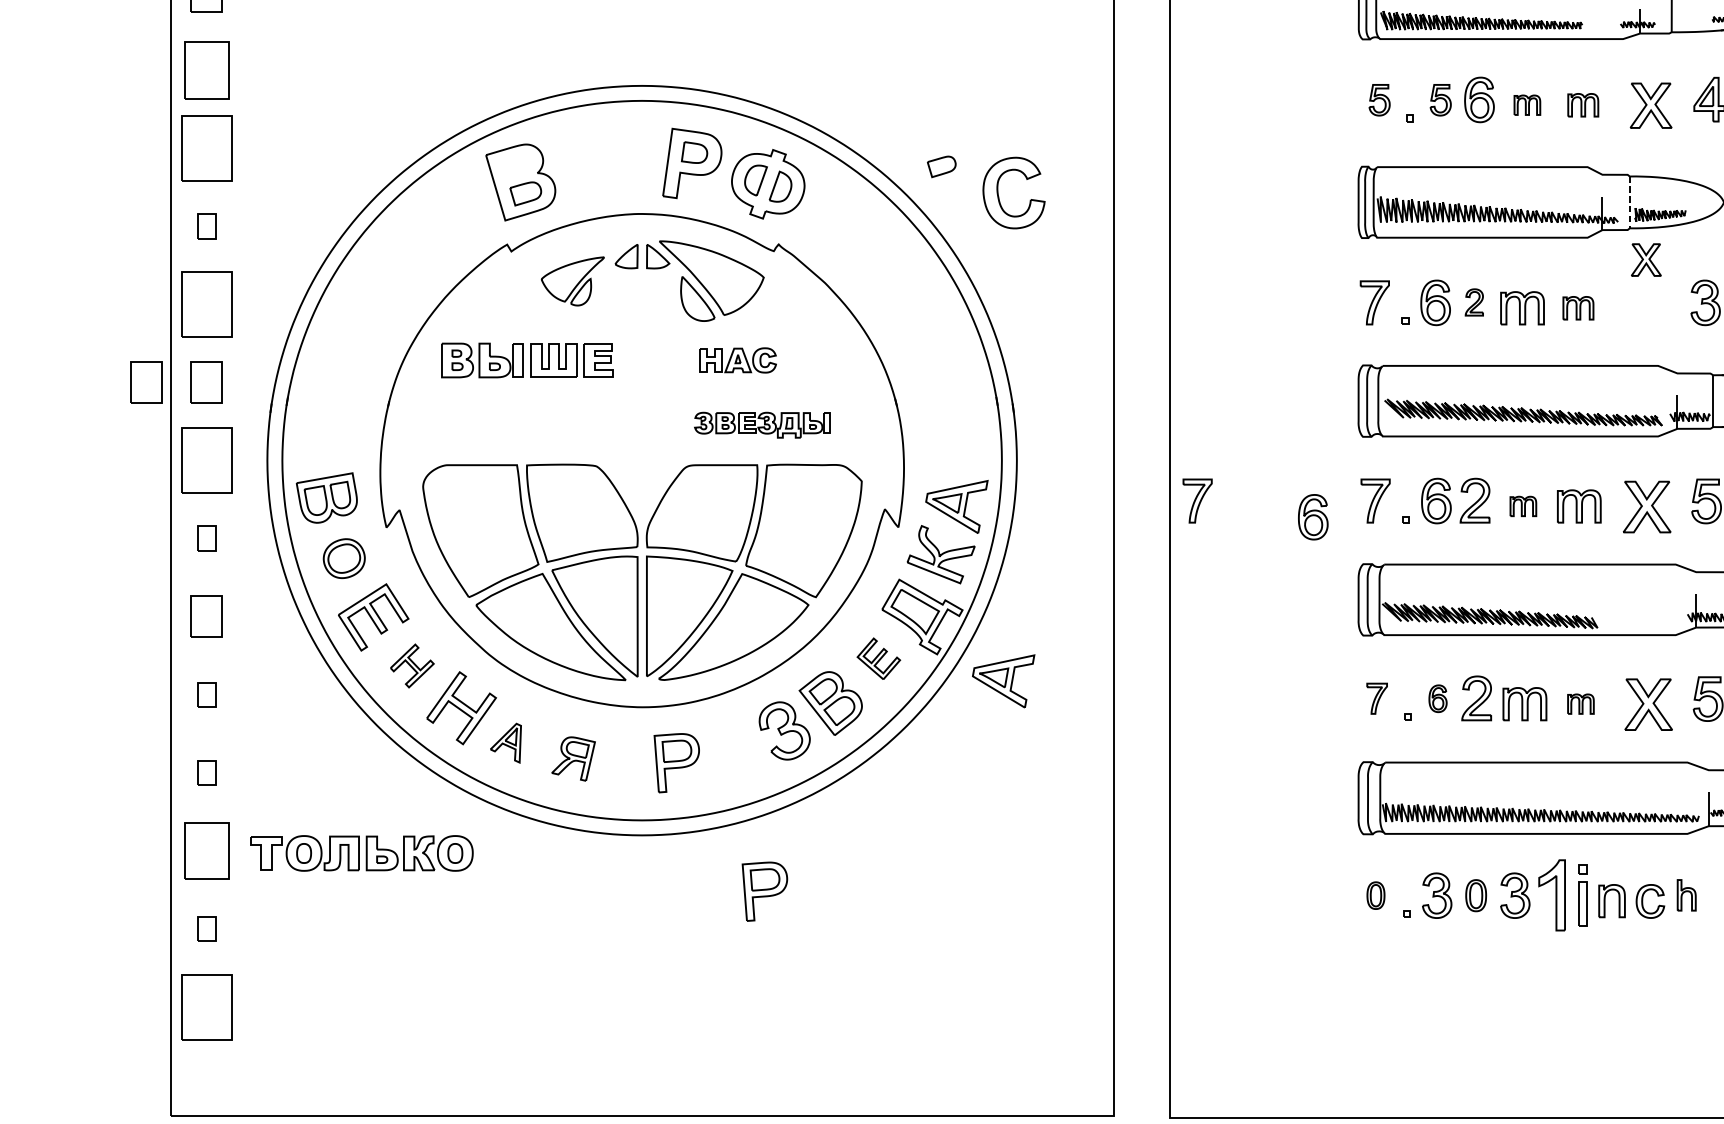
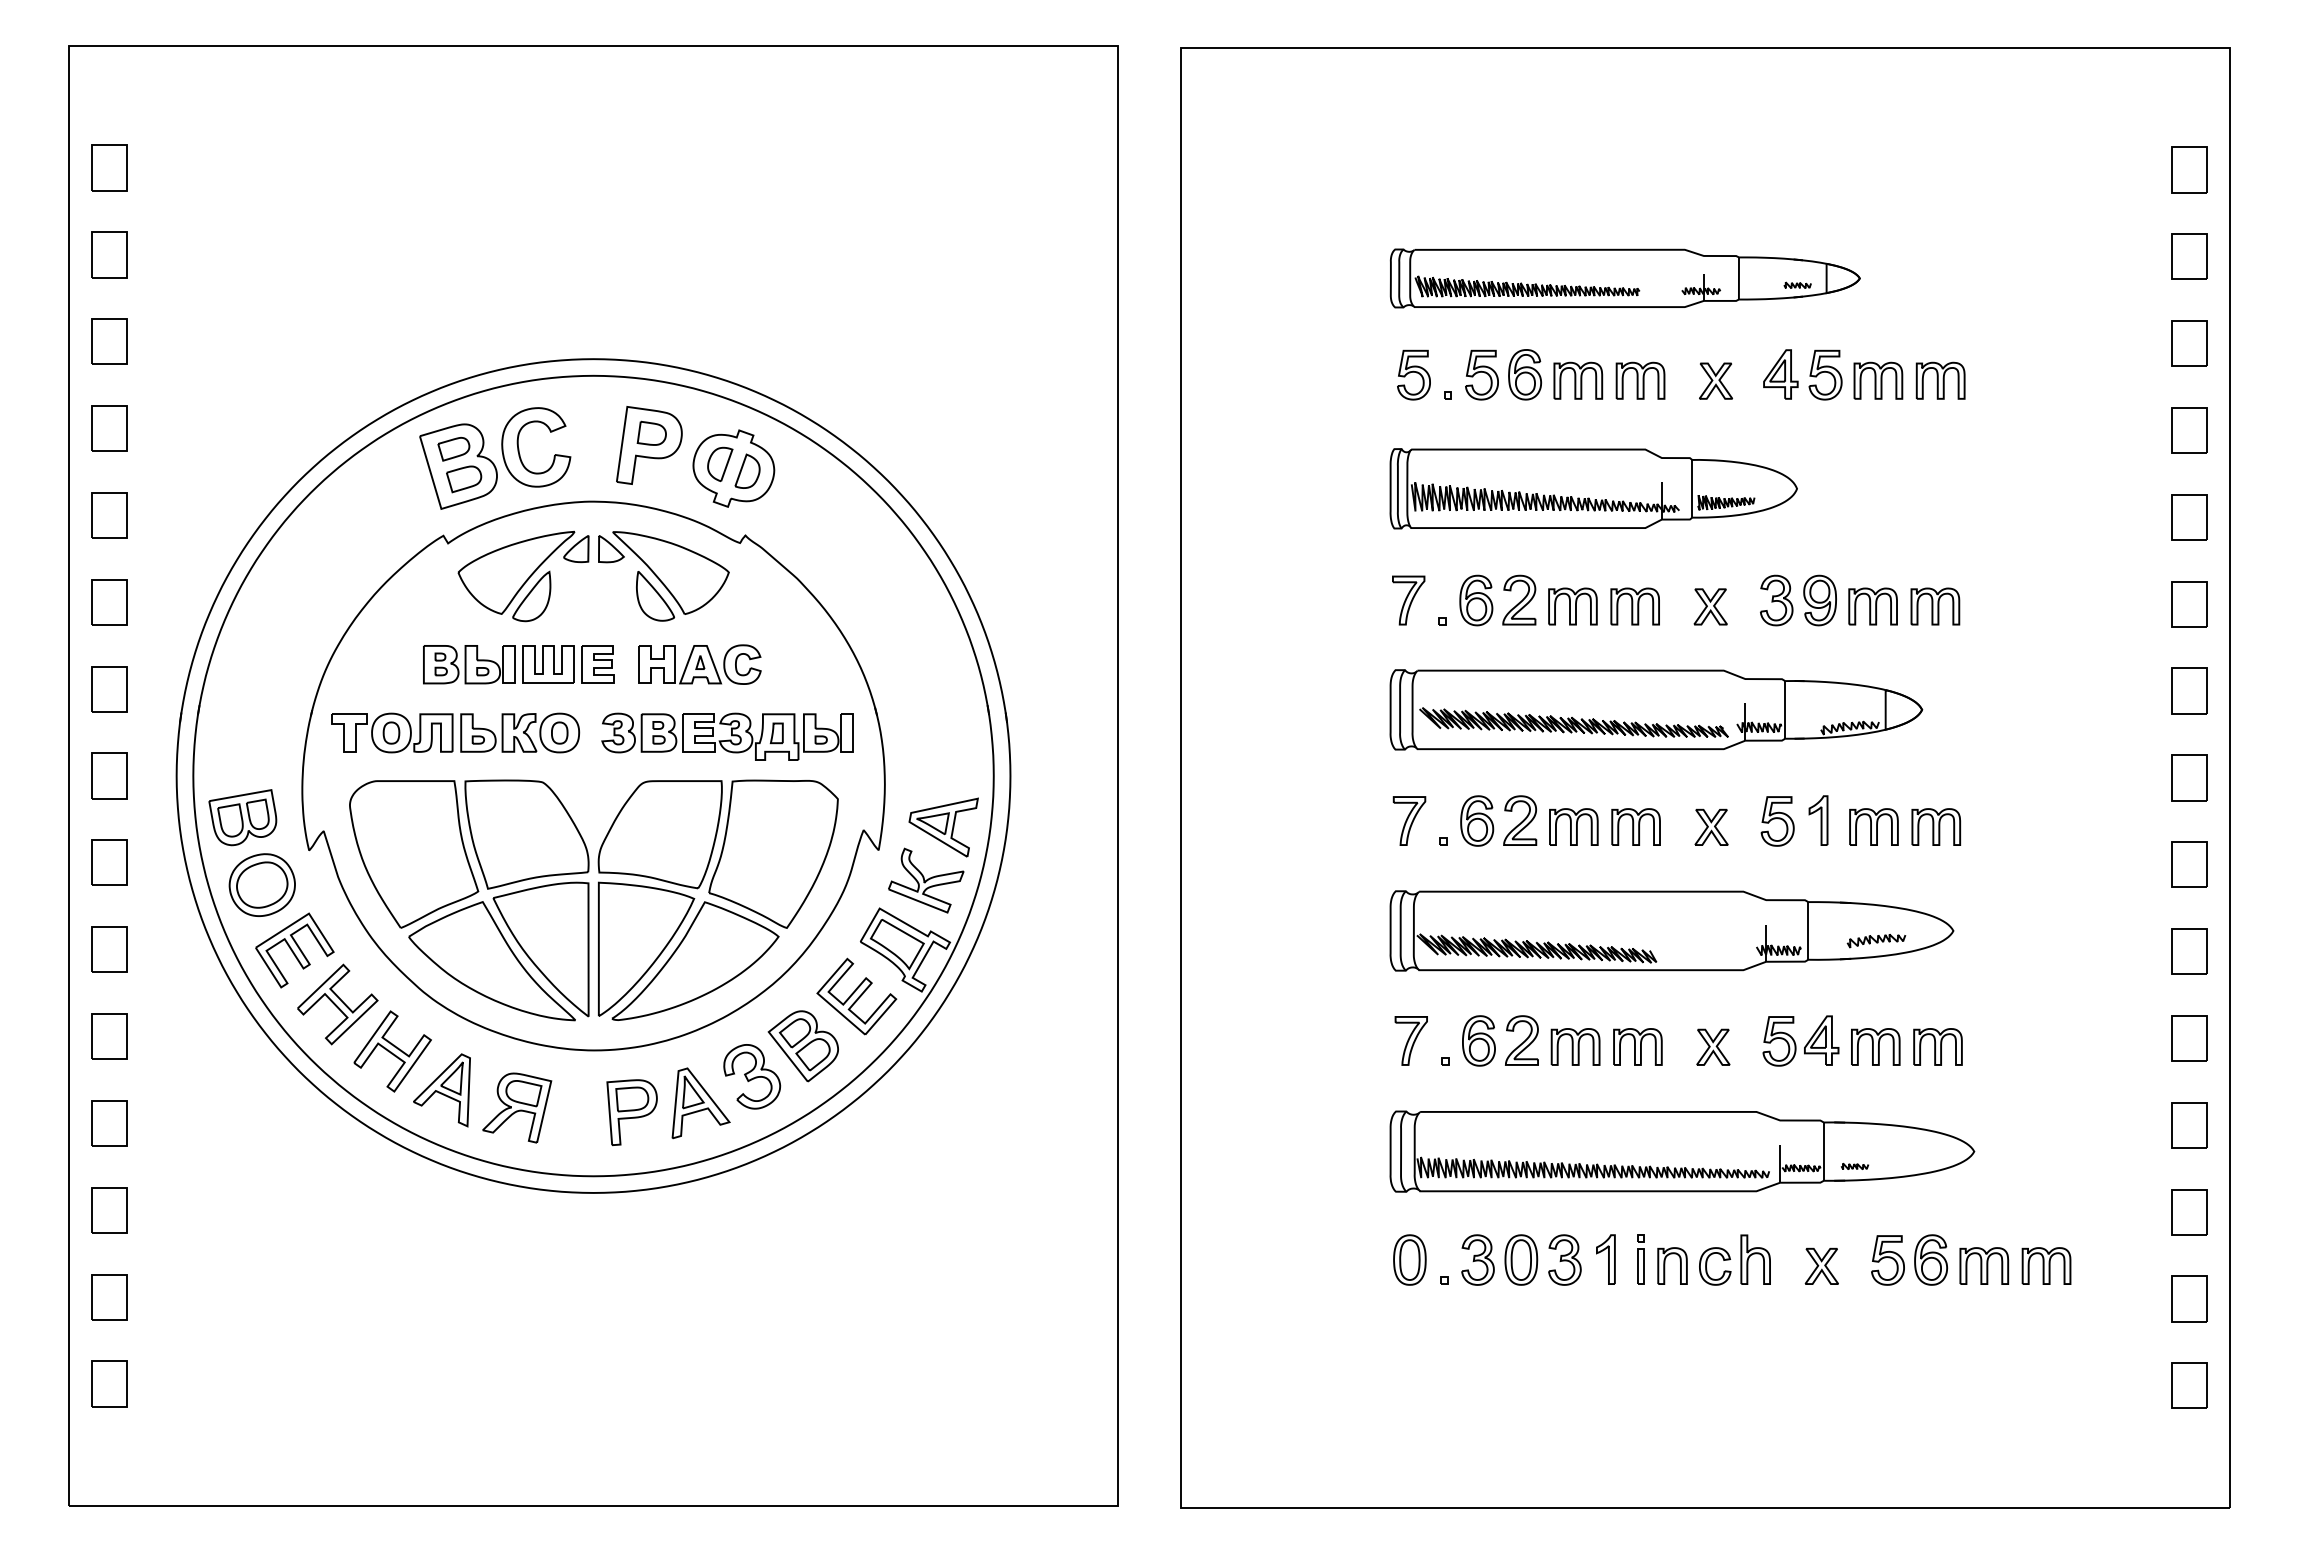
part: (207, 70) -> (109, 341), size x0.71
part: (1379, 99) -> (1413, 374), size x1.43
part: (1440, 99) -> (1481, 374), size x1.43
part: (1527, 105) -> (1578, 380), size x1.67
part: (1583, 105) -> (1640, 380), size x1.43
part: (1650, 105) -> (1715, 380), size x0.71
part: (207, 148) -> (109, 428), size x0.62
part: (941, 167) -> (453, 449), moved
part: (998, 194) -> (519, 448), moved
line: (1629, 202) -> (1692, 488), dashed -> solid
part: (207, 226) -> (109, 515), size x1.67
part: (1646, 259) -> (1710, 606), moved
part: (572, 281) -> (516, 576), size x1.67
part: (1474, 301) -> (1519, 599), size x1.67
part: (207, 304) -> (109, 602), size x0.62
part: (1577, 308) -> (1634, 606), size x1.43
part: (527, 360) -> (518, 664), moved
part: (737, 360) -> (699, 664), size x1.43
part: (146, 382) -> (42, 689), removed
part: (762, 425) -> (727, 736), size x1.67
part: (207, 460) -> (109, 775), size x0.62
part: (1197, 500) -> (1211, 820), removed
part: (1523, 505) -> (1573, 826), size x1.67
part: (1647, 505) -> (1711, 826), size x0.62
part: (1313, 516) -> (1340, 838), removed
part: (207, 538) -> (109, 862), size x1.67
part: (343, 558) -> (261, 884), size x1.43
part: (878, 658) -> (856, 996), size x1.67
part: (411, 665) -> (337, 1004), size x1.67
part: (1003, 681) -> (995, 1021), removed
part: (207, 694) -> (109, 1036), size x1.67
part: (1376, 698) -> (1410, 1040), size x1.43
part: (1437, 698) -> (1478, 1040), size x1.67
part: (1580, 703) -> (1637, 1046), size x1.67
part: (1648, 703) -> (1713, 1046), size x0.62
part: (505, 743) -> (441, 1090), size x1.67
part: (738, 754) -> (700, 1103), added
part: (573, 758) -> (517, 1107), size x1.43
part: (207, 772) -> (109, 1123), size x1.67
part: (207, 851) -> (109, 1210), size x0.71
part: (361, 852) -> (455, 732), moved
part: (764, 891) -> (729, 1255), removed
part: (1375, 895) -> (1409, 1259), size x1.67
part: (1476, 895) -> (1521, 1259), size x1.43
part: (1551, 895) -> (1605, 1259), size x0.62
part: (1583, 895) -> (1640, 1259), size x0.71
part: (1686, 895) -> (1755, 1259), size x1.43
part: (207, 929) -> (109, 1297), size x1.67
part: (207, 1006) -> (109, 1383), size x0.62

